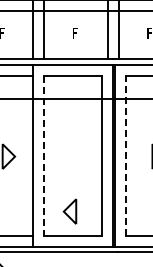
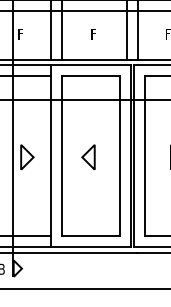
line: (126, 154) -> (144, 155), dashed -> solid
line: (44, 155) -> (62, 156), dashed -> solid
part: (70, 211) -> (88, 157), moved

